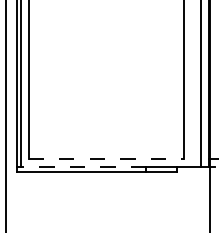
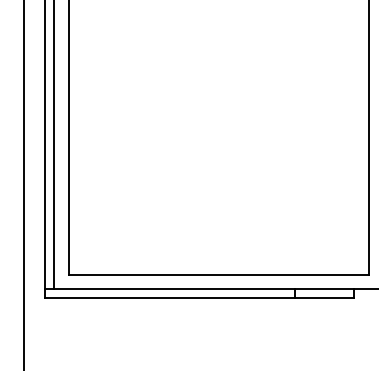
line: (106, 159) -> (218, 274), dashed -> solid
line: (83, 167) -> (174, 290), dashed -> solid

